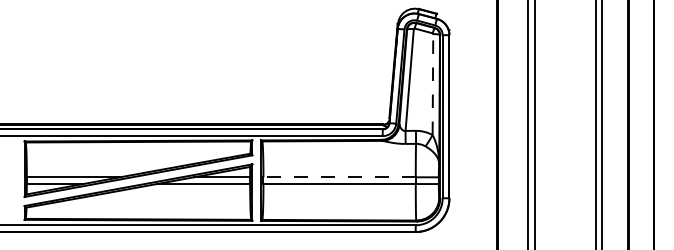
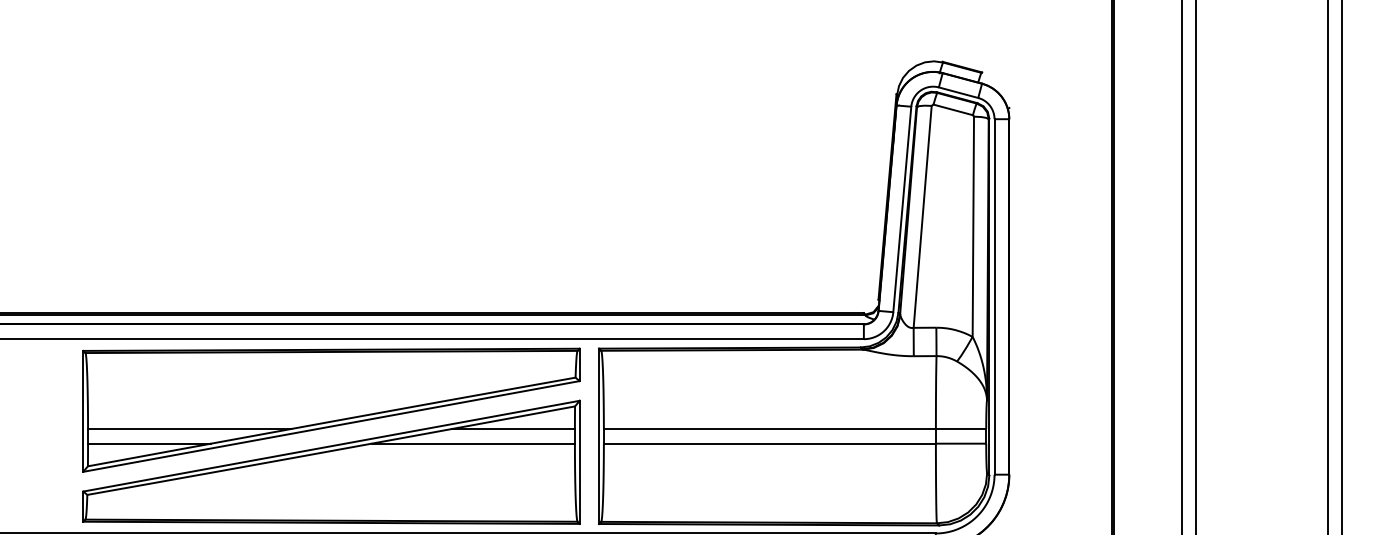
line: (432, 84) -> (972, 226), dashed -> solid
line: (339, 177) -> (769, 429), dashed -> solid

